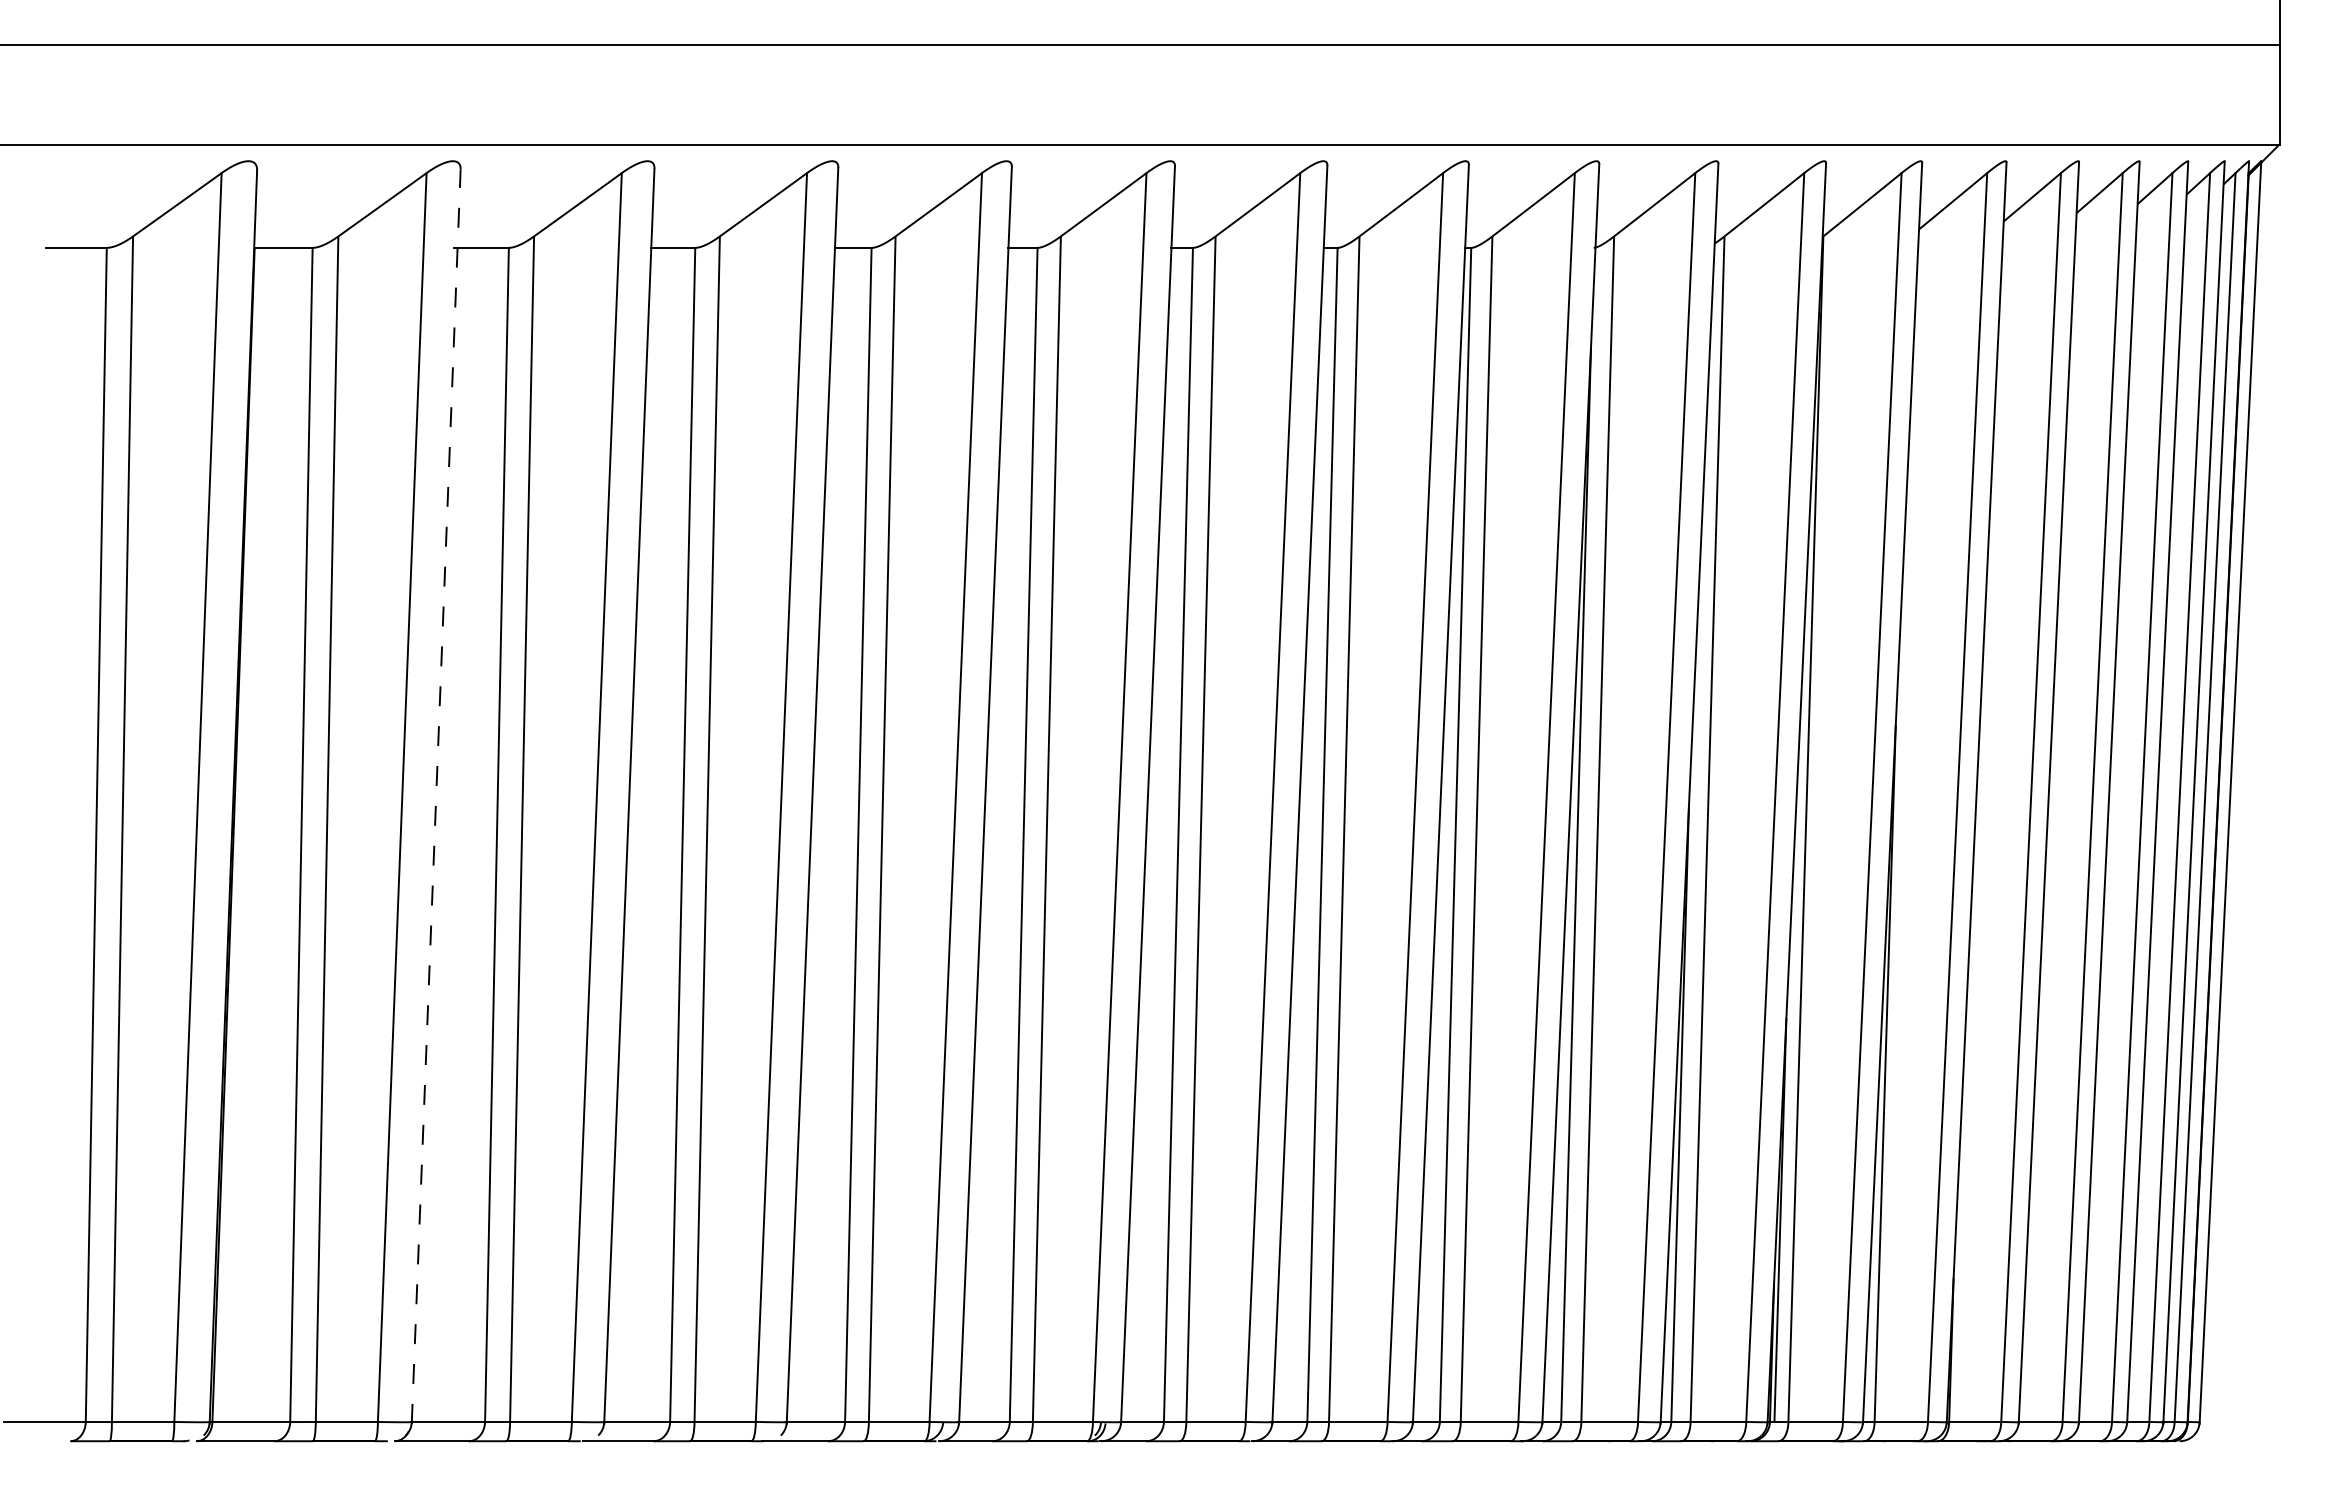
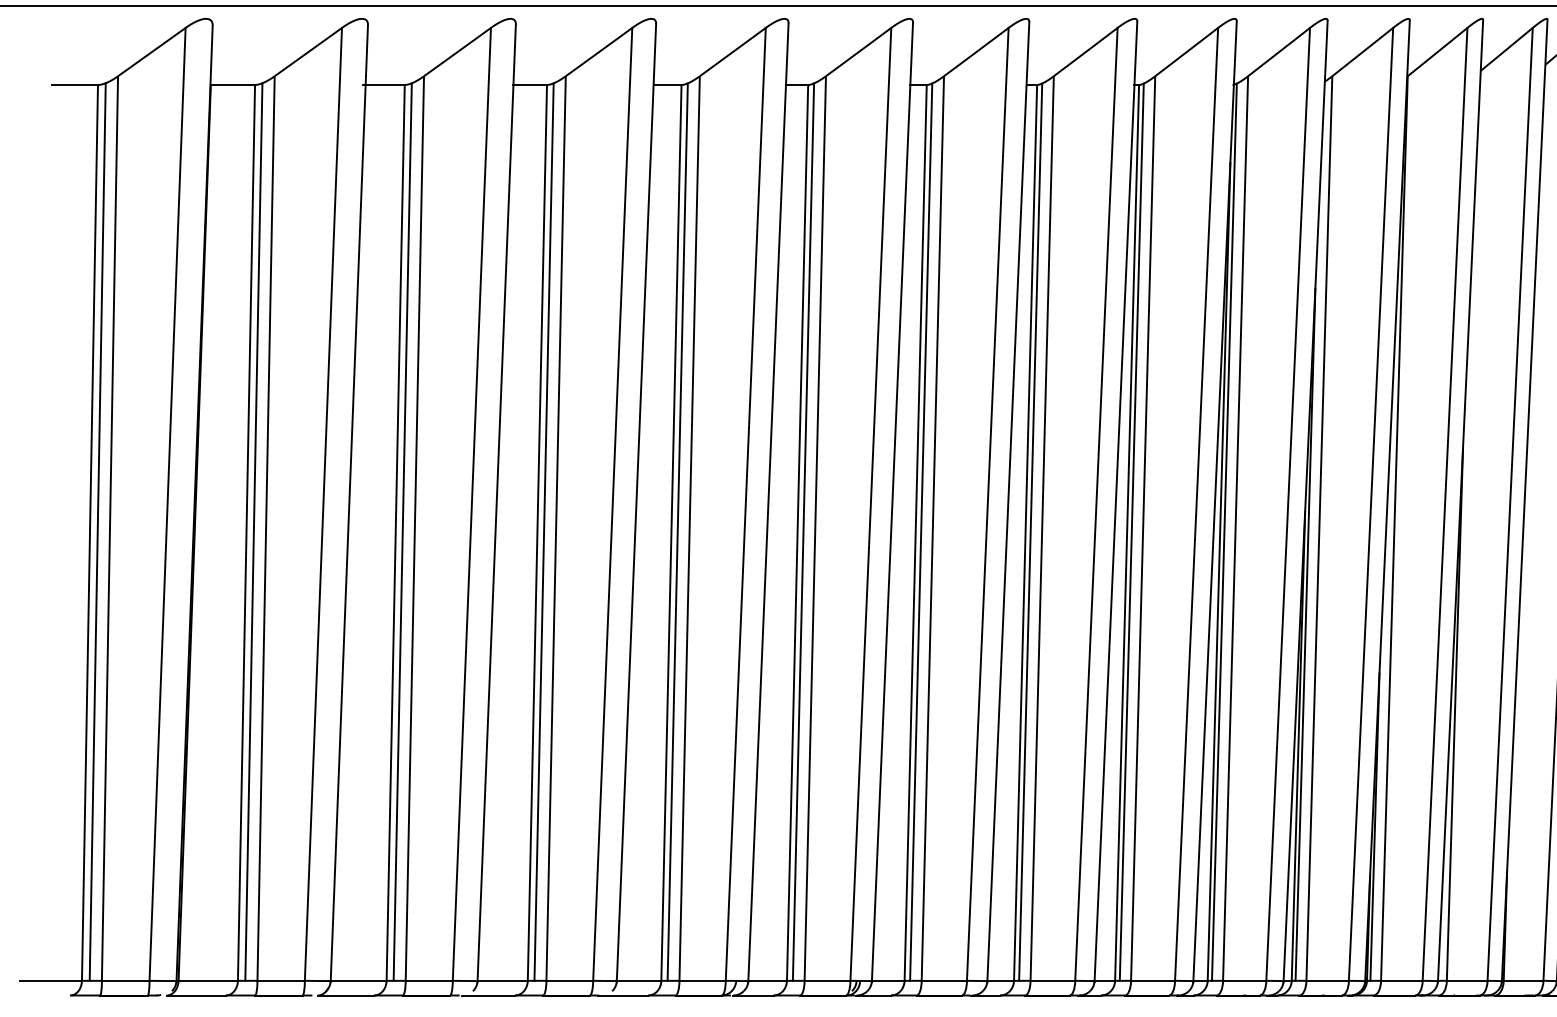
line: (436, 796) -> (349, 503), dashed -> solid
line: (105, 833) -> (97, 531), added
line: (310, 833) -> (253, 531), added
line: (506, 833) -> (402, 531), added
line: (691, 833) -> (544, 531), added
line: (866, 833) -> (677, 531), added
line: (1031, 833) -> (803, 531), added
line: (1185, 833) -> (921, 531), added
line: (1329, 833) -> (1030, 531), added
line: (1461, 834) -> (1131, 532), added
line: (1582, 834) -> (1223, 532), added
line: (1689, 968) -> (1305, 634), added

